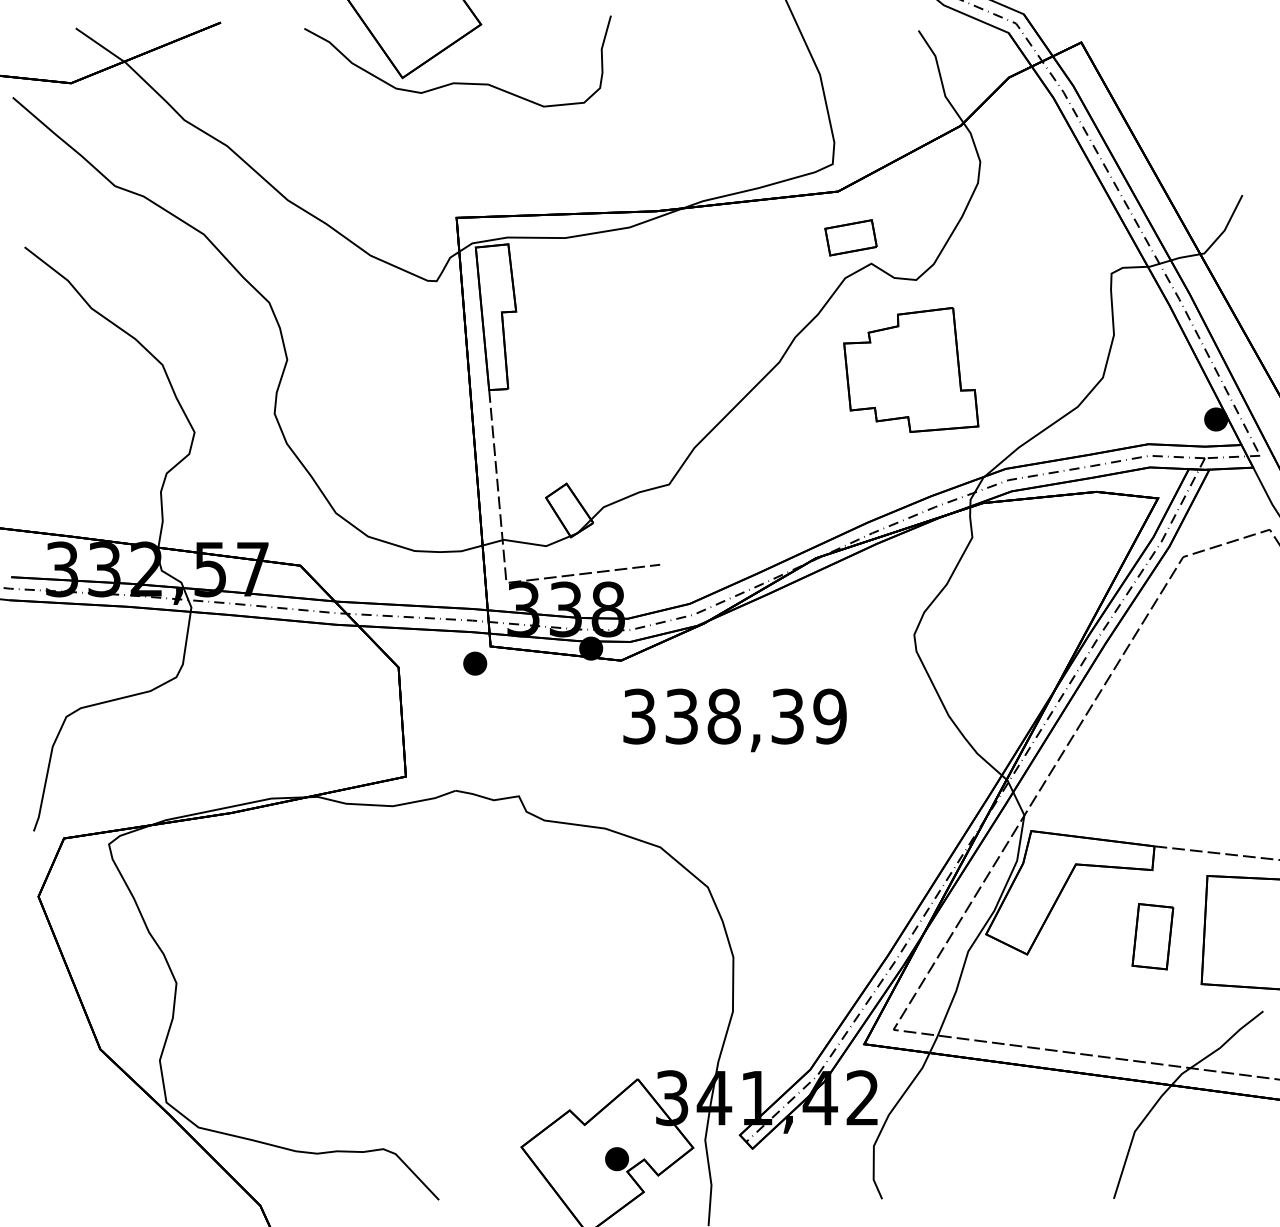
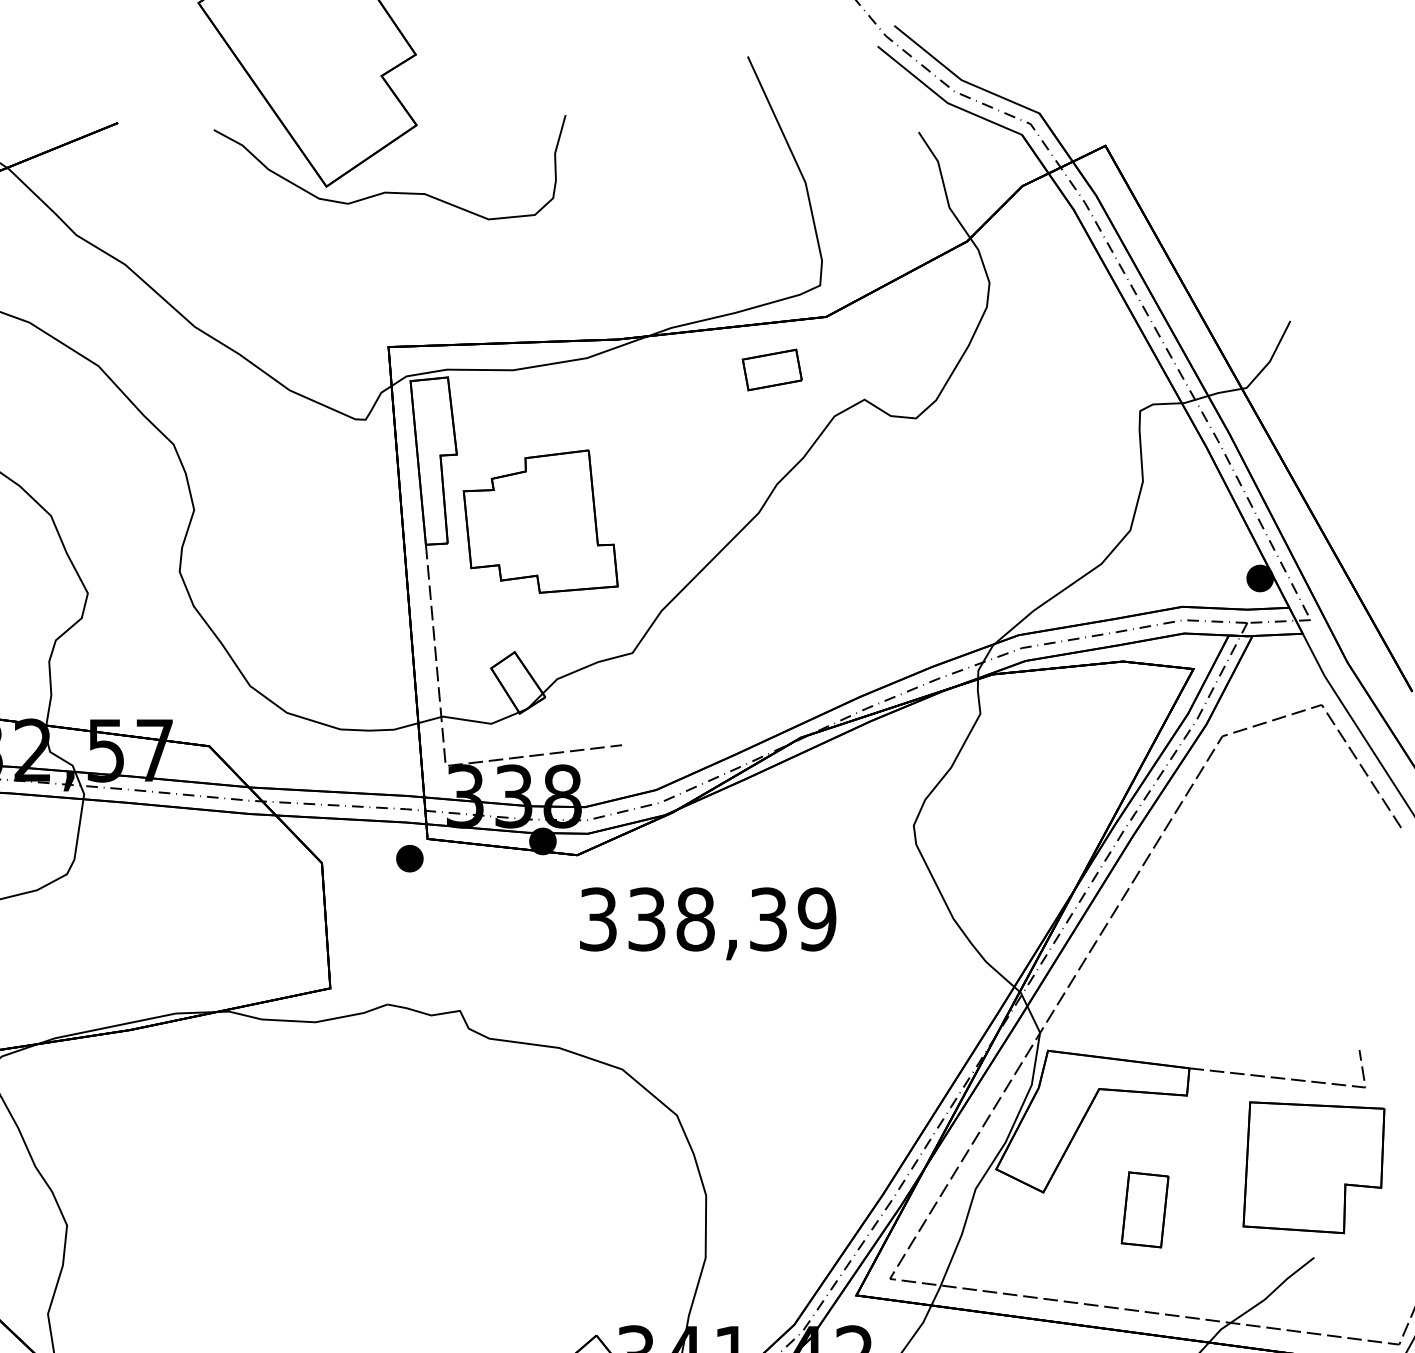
part: (850, 237) -> (771, 369), moved
part: (911, 369) -> (541, 521), moved
part: (1152, 936) -> (1144, 1209), moved

